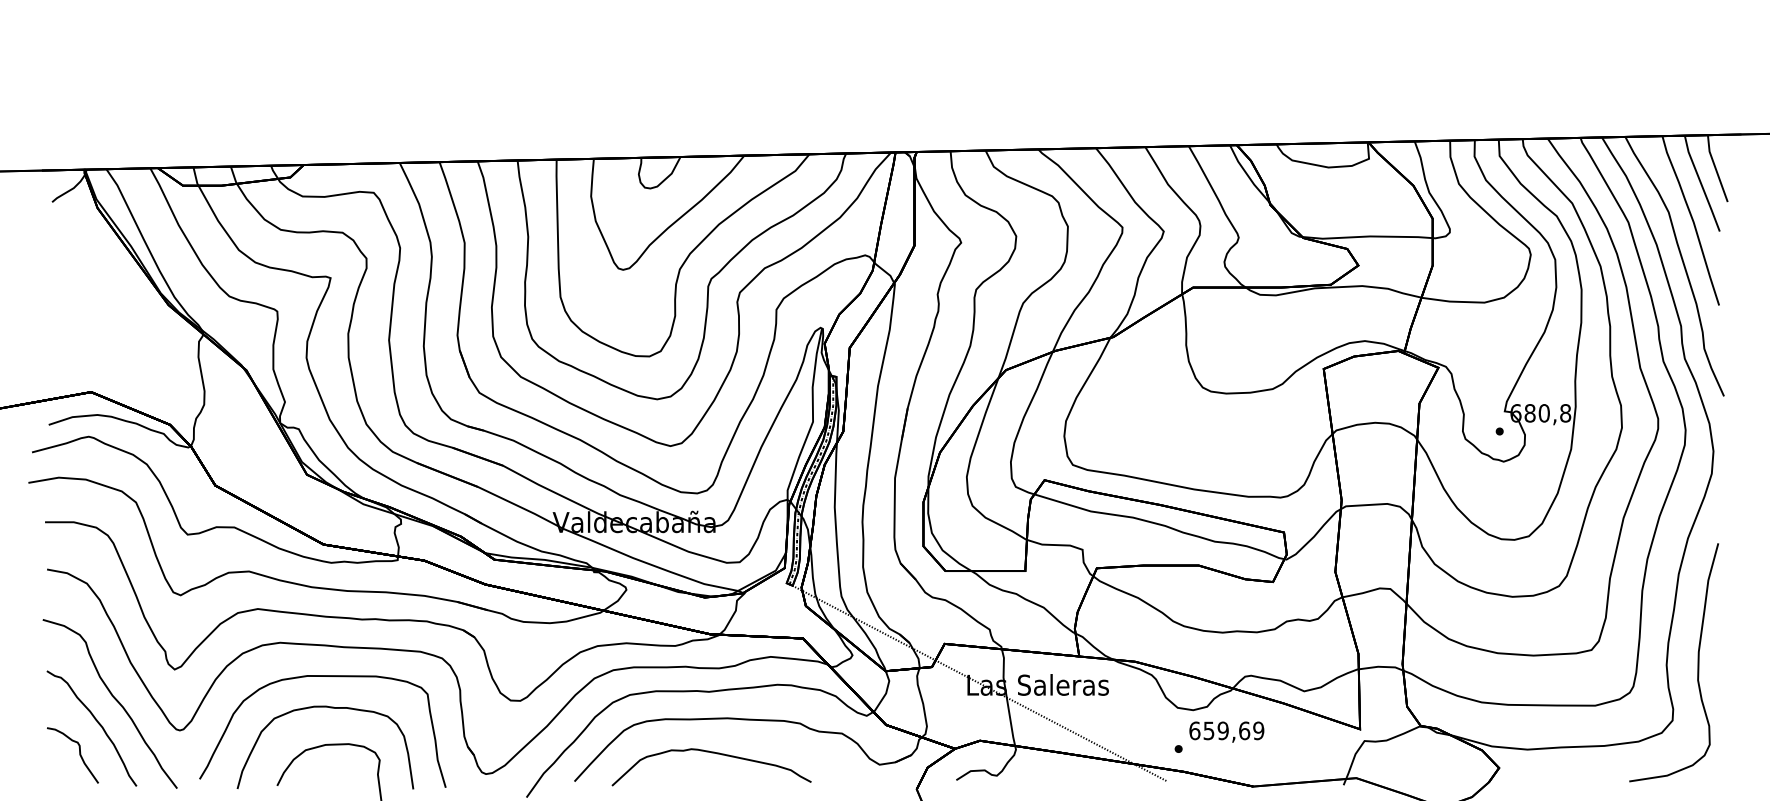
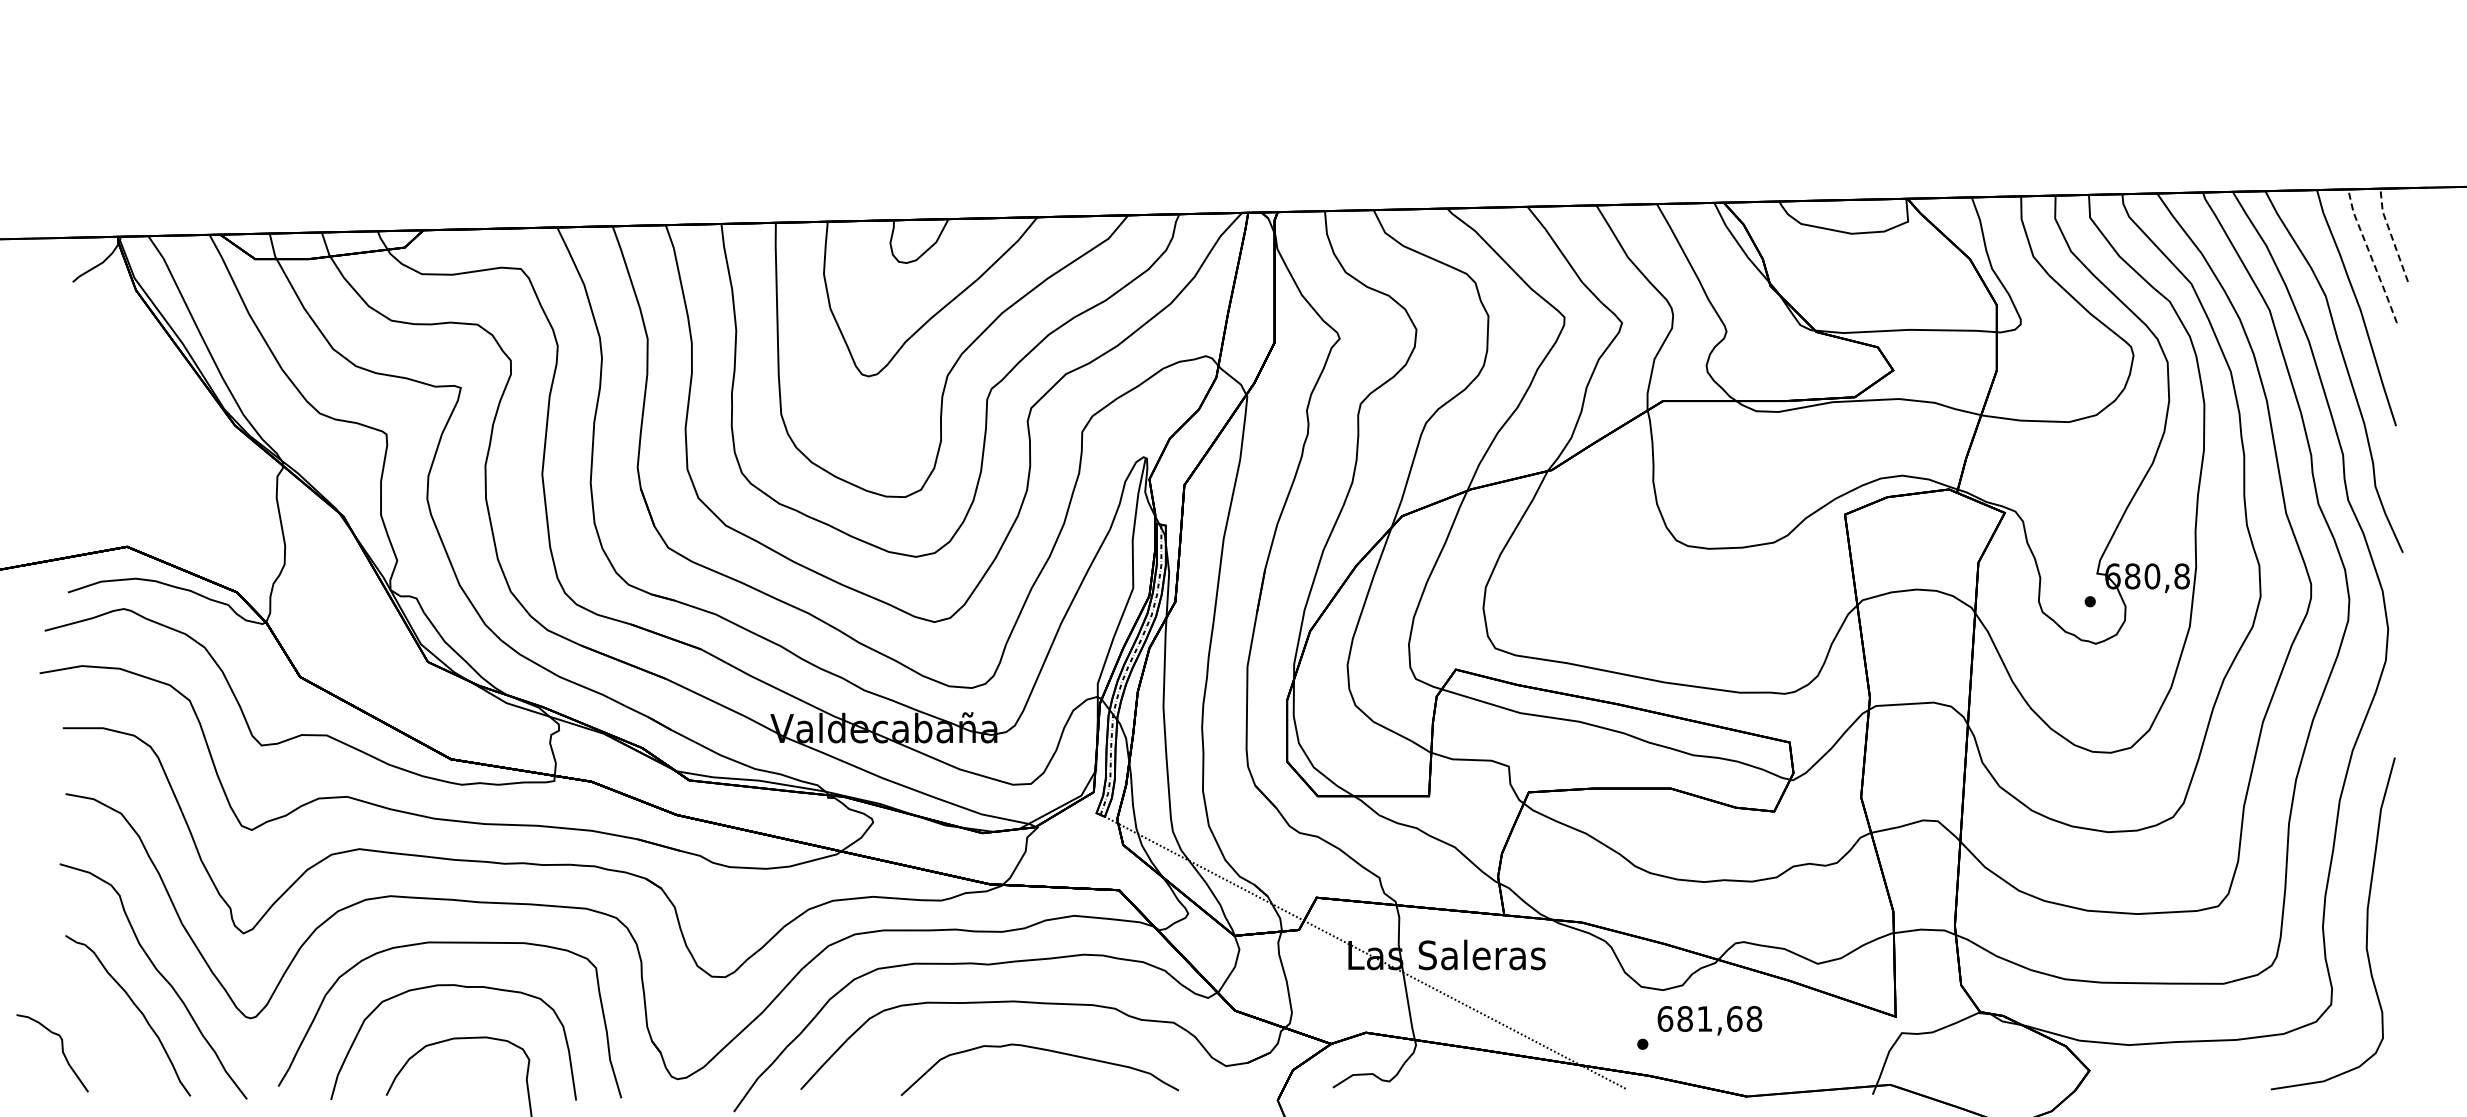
line: (1715, 168) -> (2391, 235), solid -> dashed
line: (1701, 183) -> (2371, 256), solid -> dashed
text: (1233, 730) -> (1719, 1018), 659,69 -> 681,68
curve: (79, 752) -> (61, 1049), moved
curve: (713, 753) -> (1042, 1050), moved

